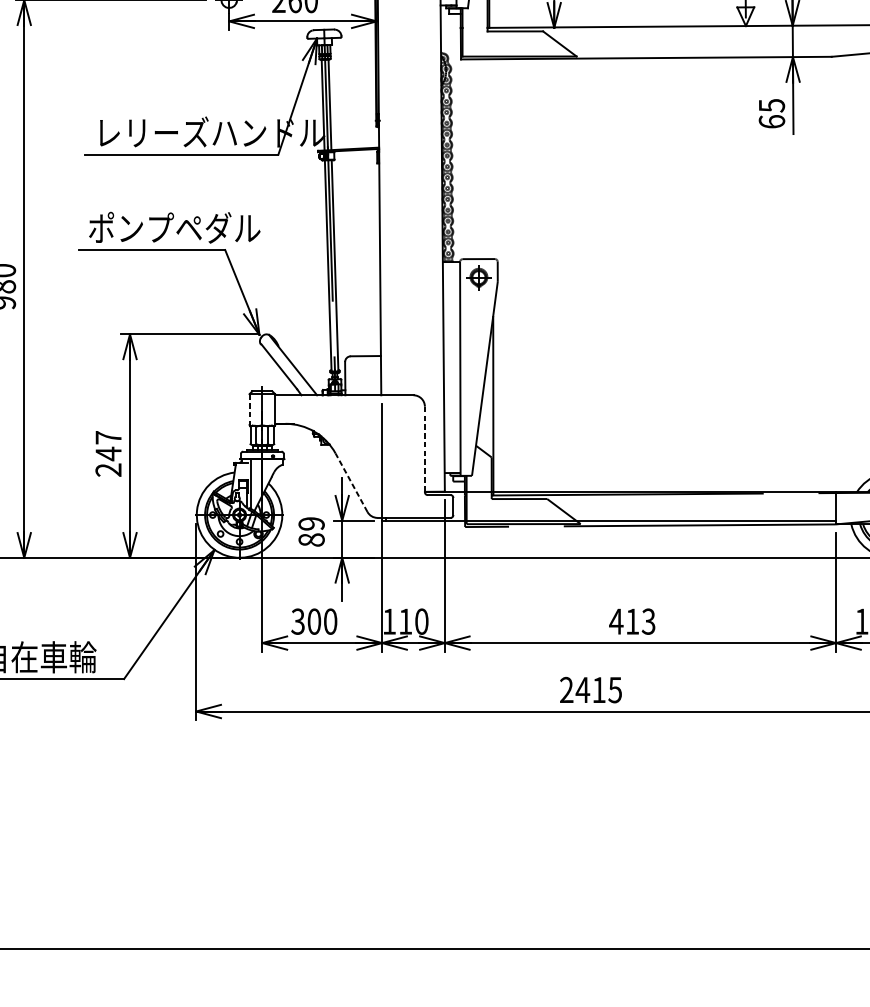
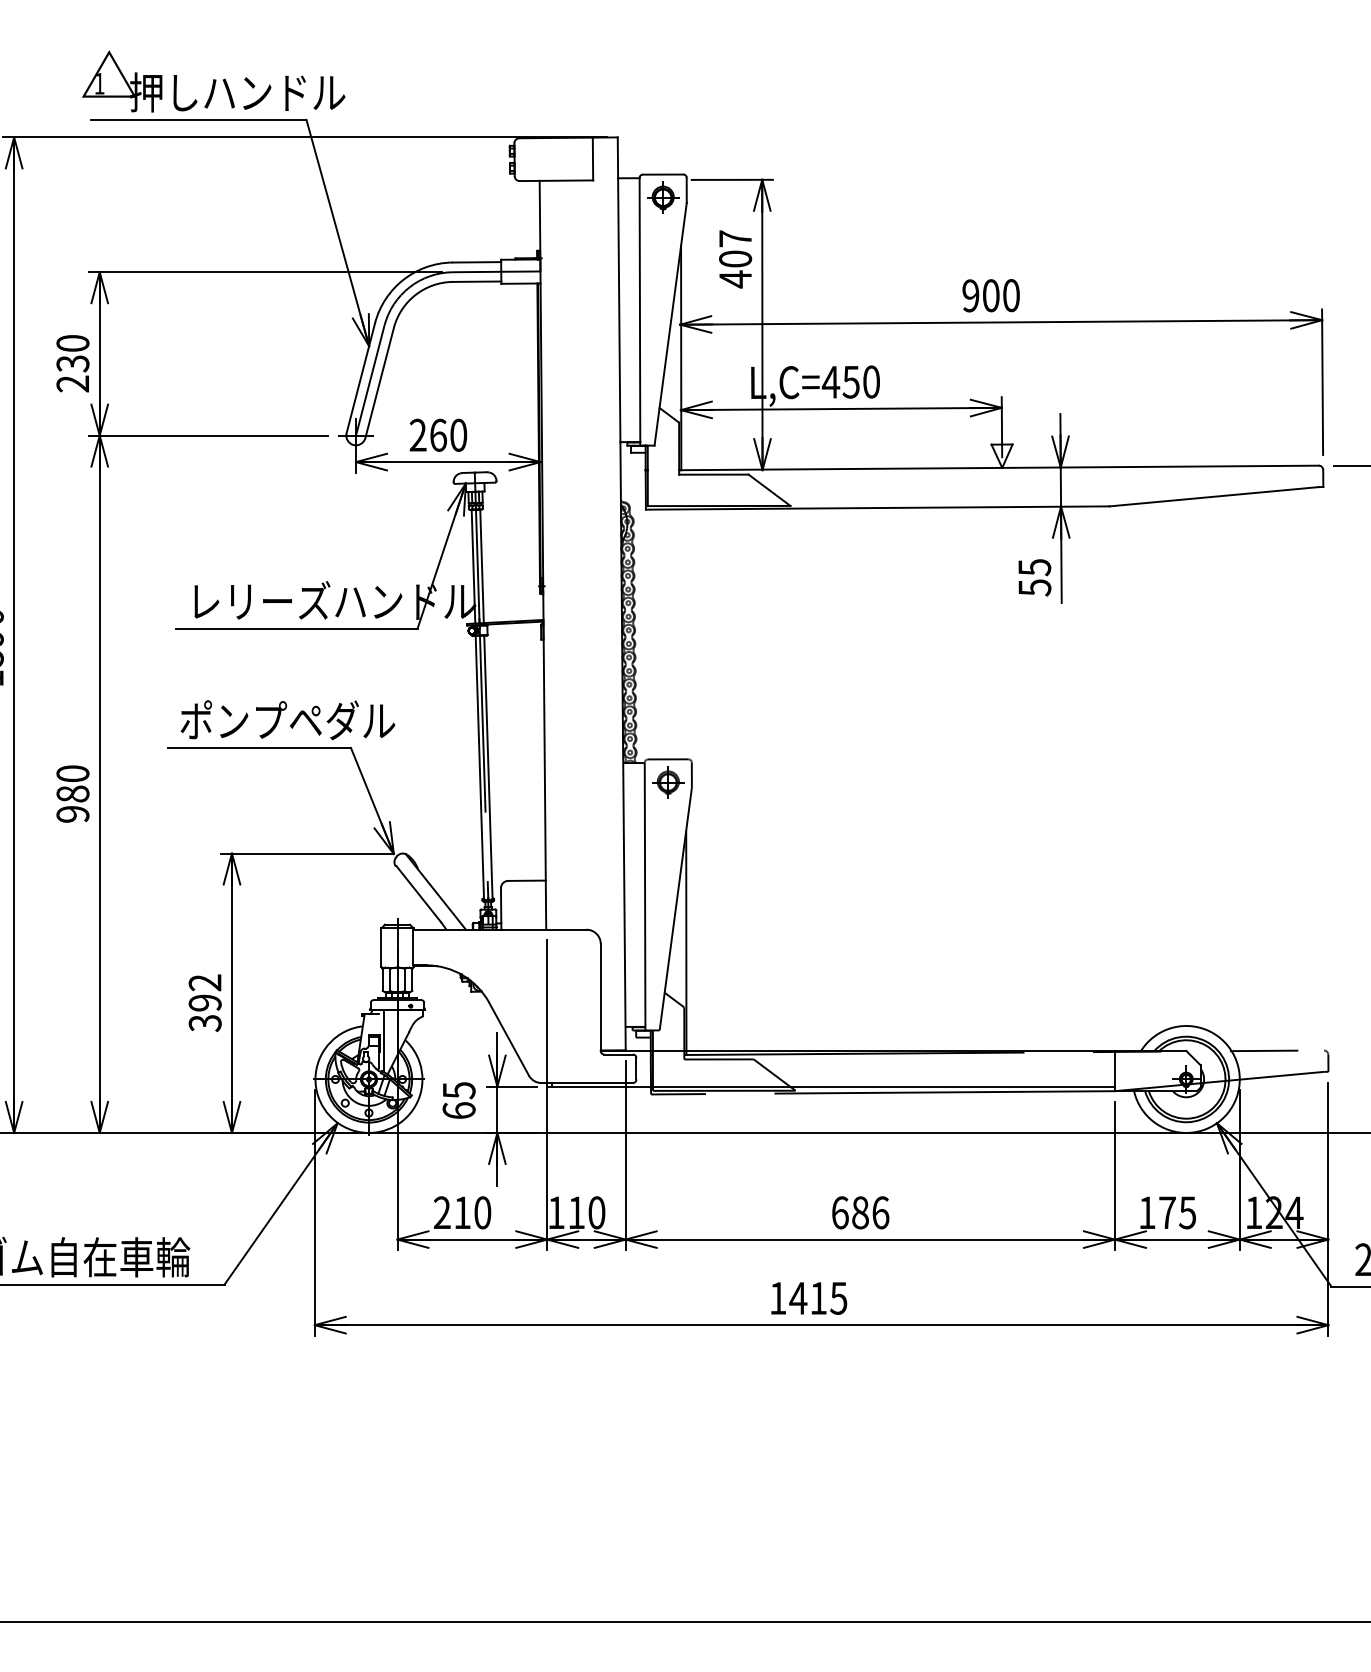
text: (771, 121) -> (1034, 587), 65 -> 55
line: (249, 410) -> (381, 948), dashed -> solid
line: (424, 449) -> (600, 997), dashed -> solid
text: (108, 454) -> (204, 1003), 247 -> 392
line: (351, 483) -> (509, 1039), dashed -> solid
text: (311, 531) -> (458, 1100), 89 -> 65
text: (305, 621) -> (451, 1212), 300 -> 210
text: (632, 621) -> (860, 1212), 413 -> 686
text: (566, 689) -> (777, 1297), 2415 -> 1415

